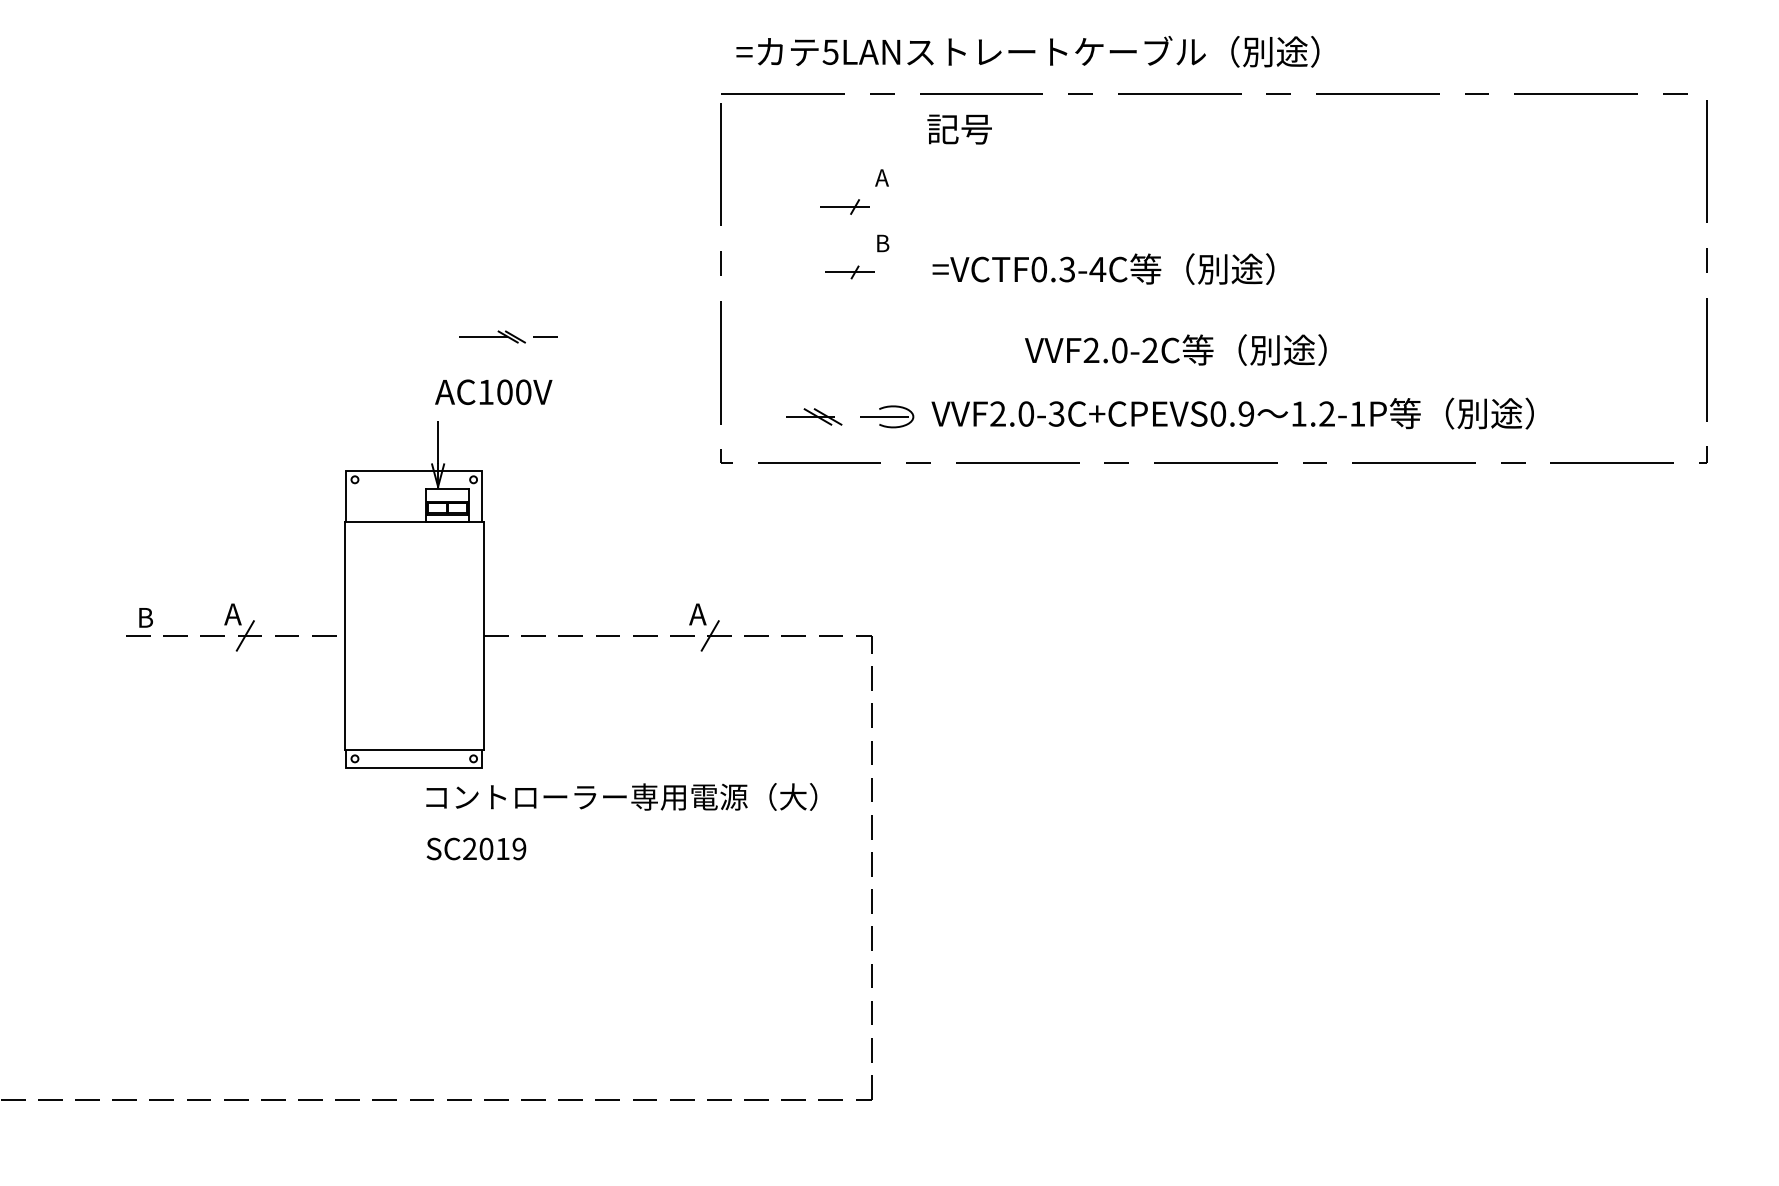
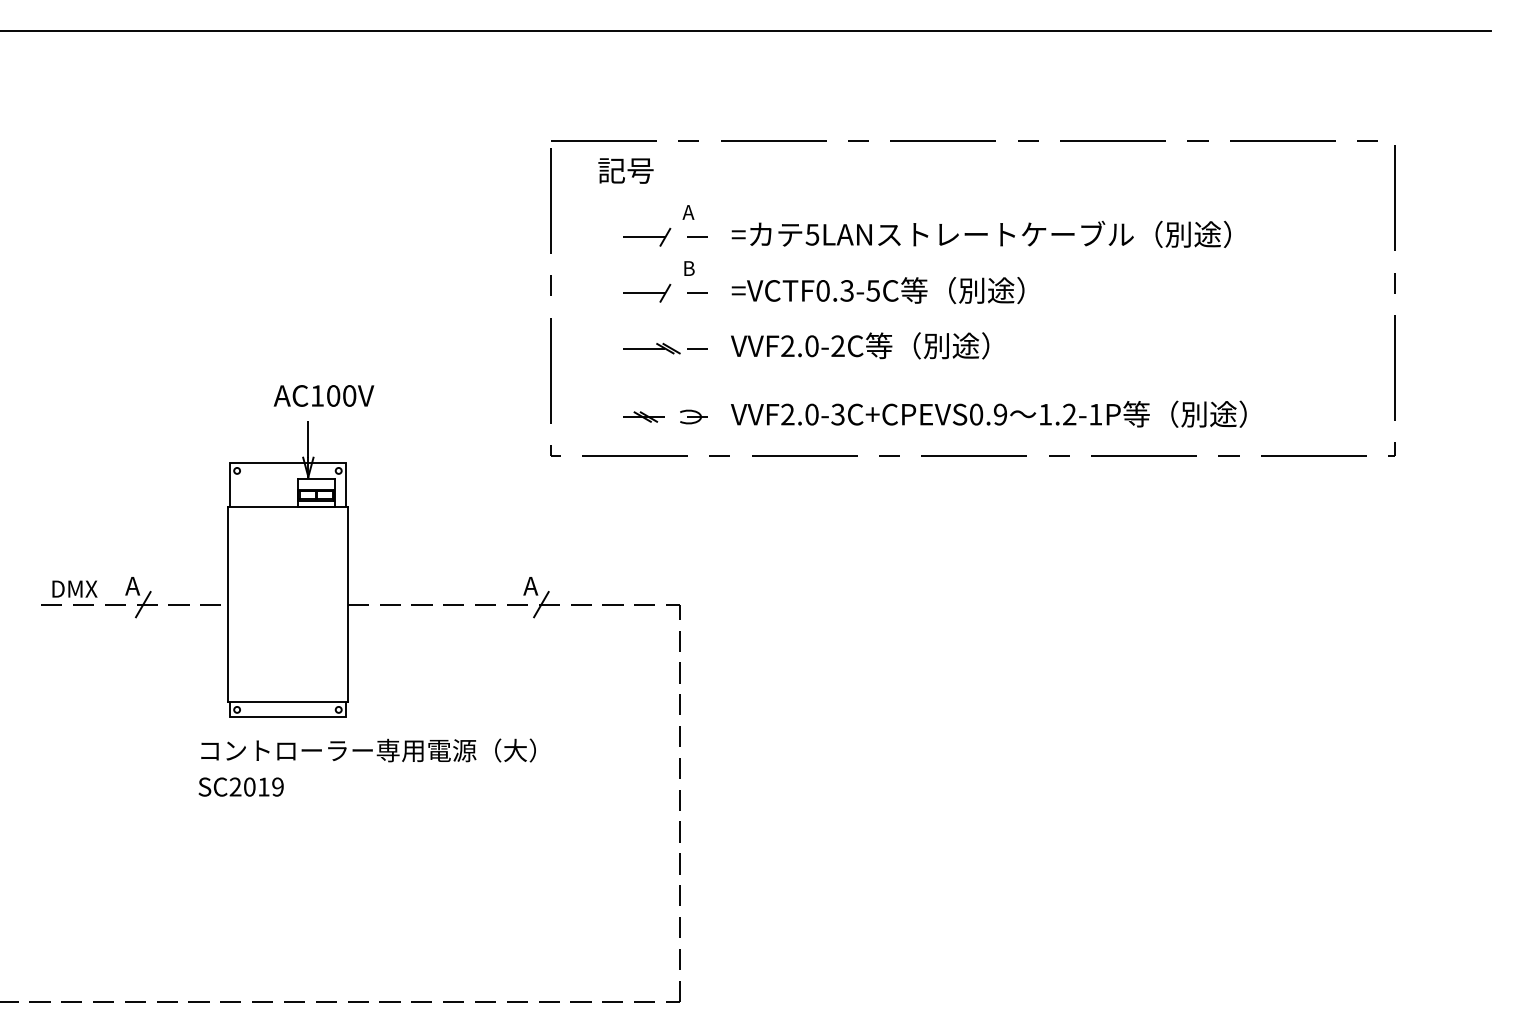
text: (1026, 50) -> (980, 233), moved
text: (959, 128) -> (625, 170), moved
part: (855, 207) -> (665, 237), size x1.43
text: (1098, 269) -> (873, 290), =VCTF0.3-4C -> =VCTF0.3-5C
part: (855, 272) -> (665, 293), size x1.67
part: (508, 336) -> (665, 348), moved
text: (1176, 349) -> (860, 345), moved
text: (493, 391) -> (323, 395), moved
part: (855, 416) -> (665, 416), size x0.71
text: (166, 617) -> (75, 588), B -> DMX
text: (621, 796) -> (368, 750), moved
text: (475, 848) -> (240, 786), moved

